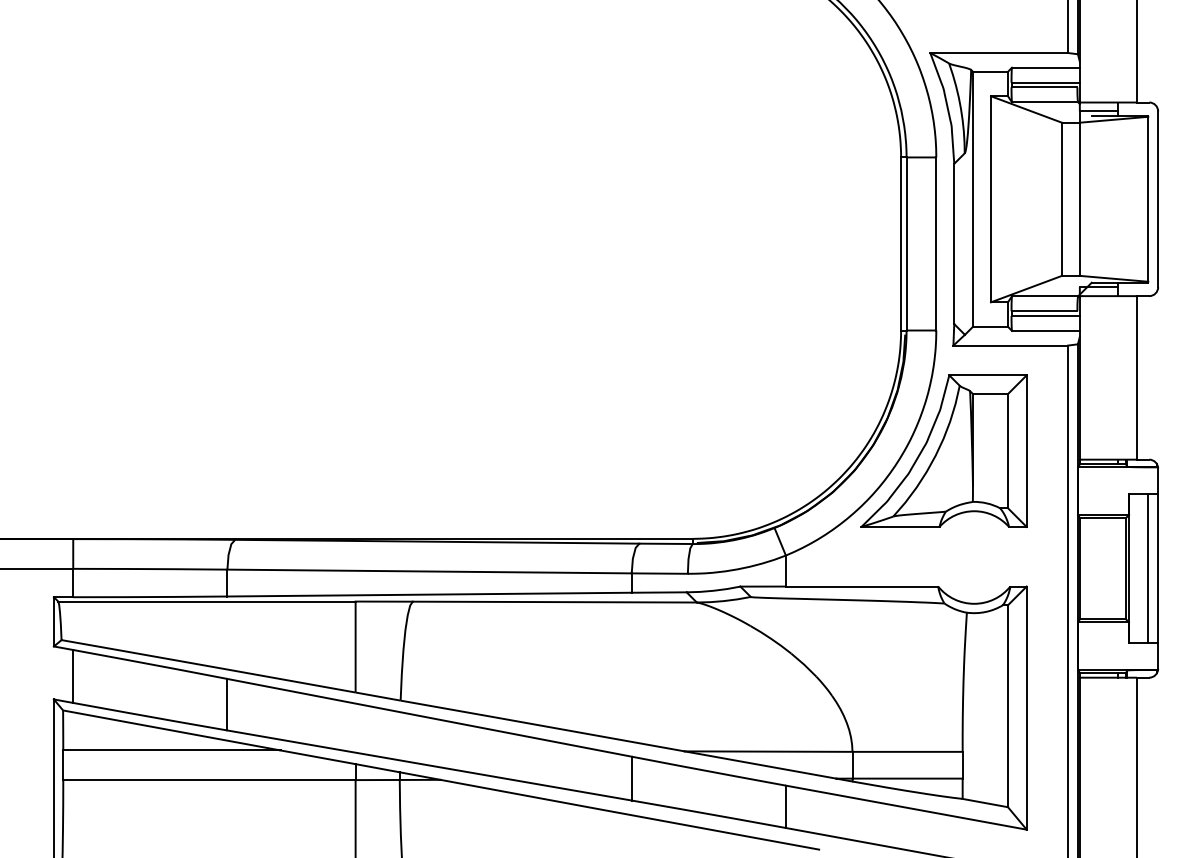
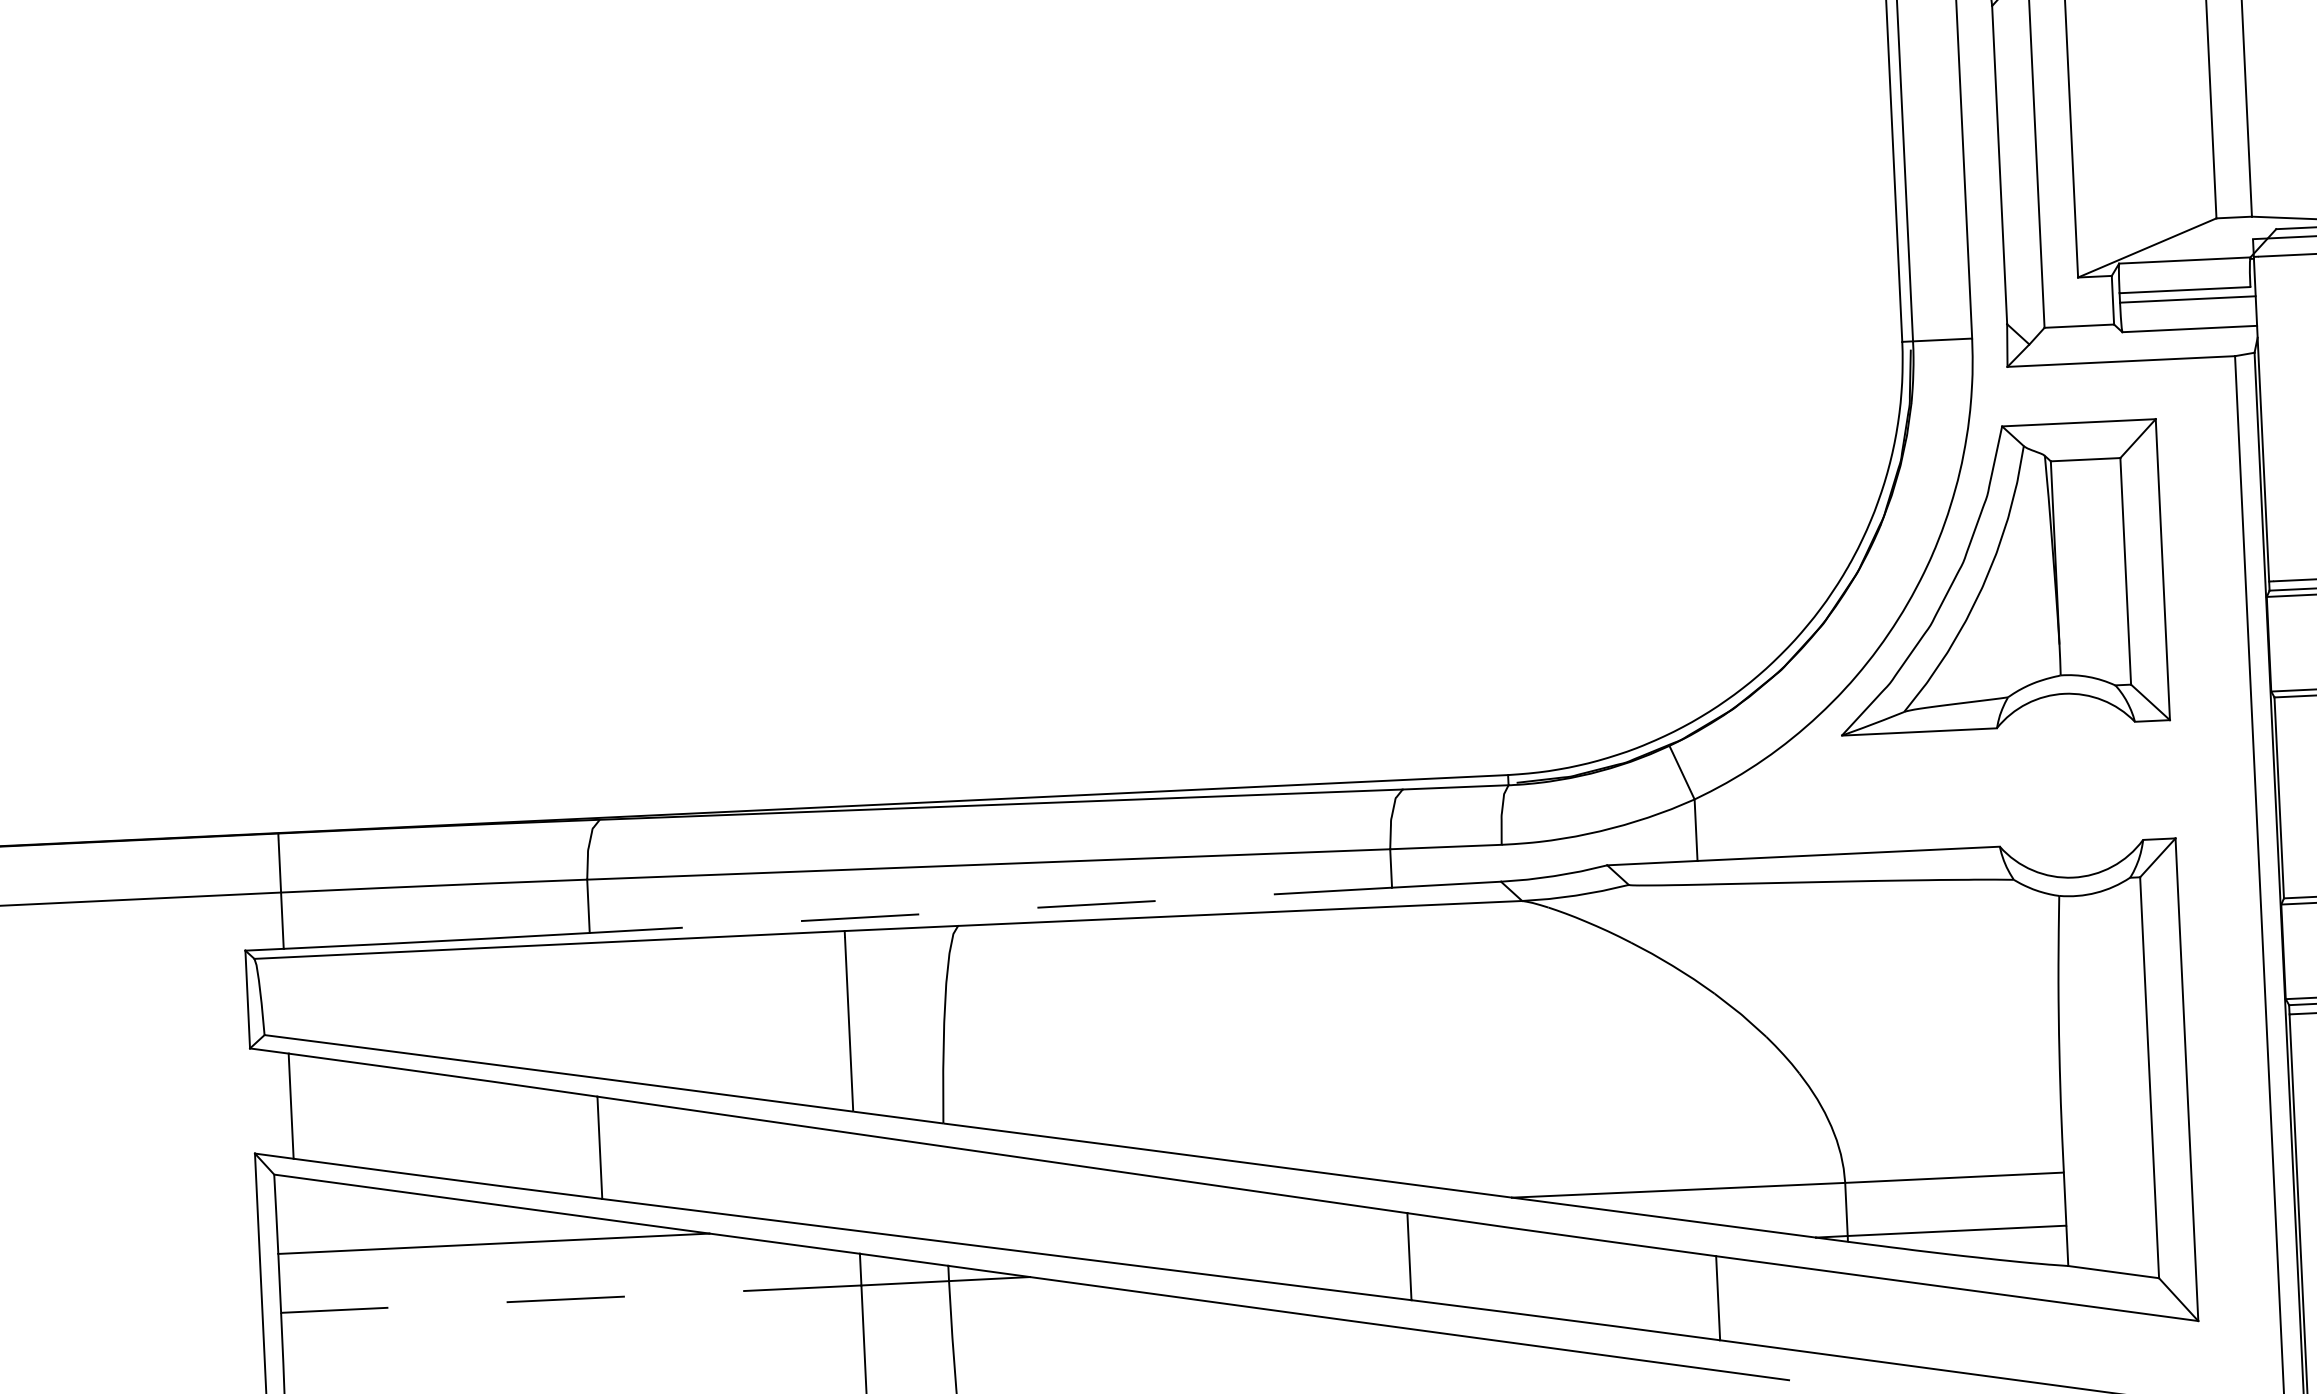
line: (429, 594) -> (990, 910), solid -> dashed
line: (208, 780) -> (569, 1300), solid -> dashed

